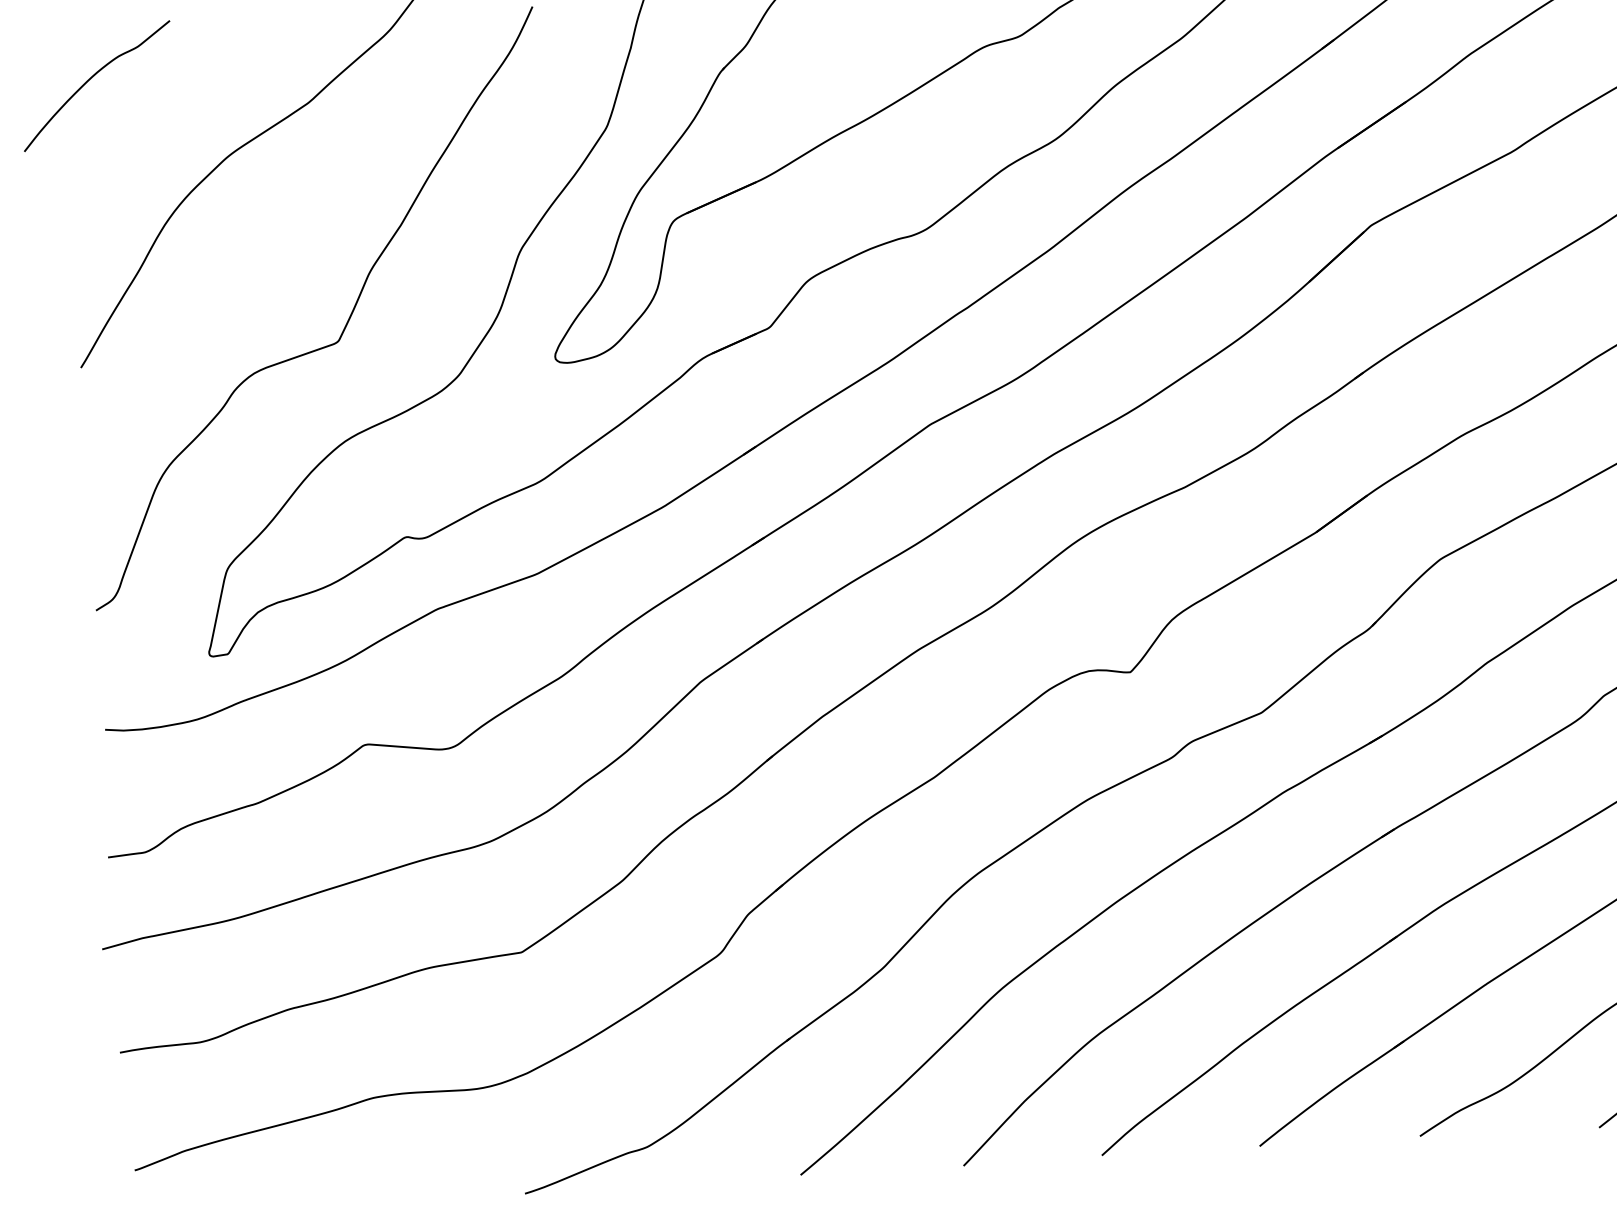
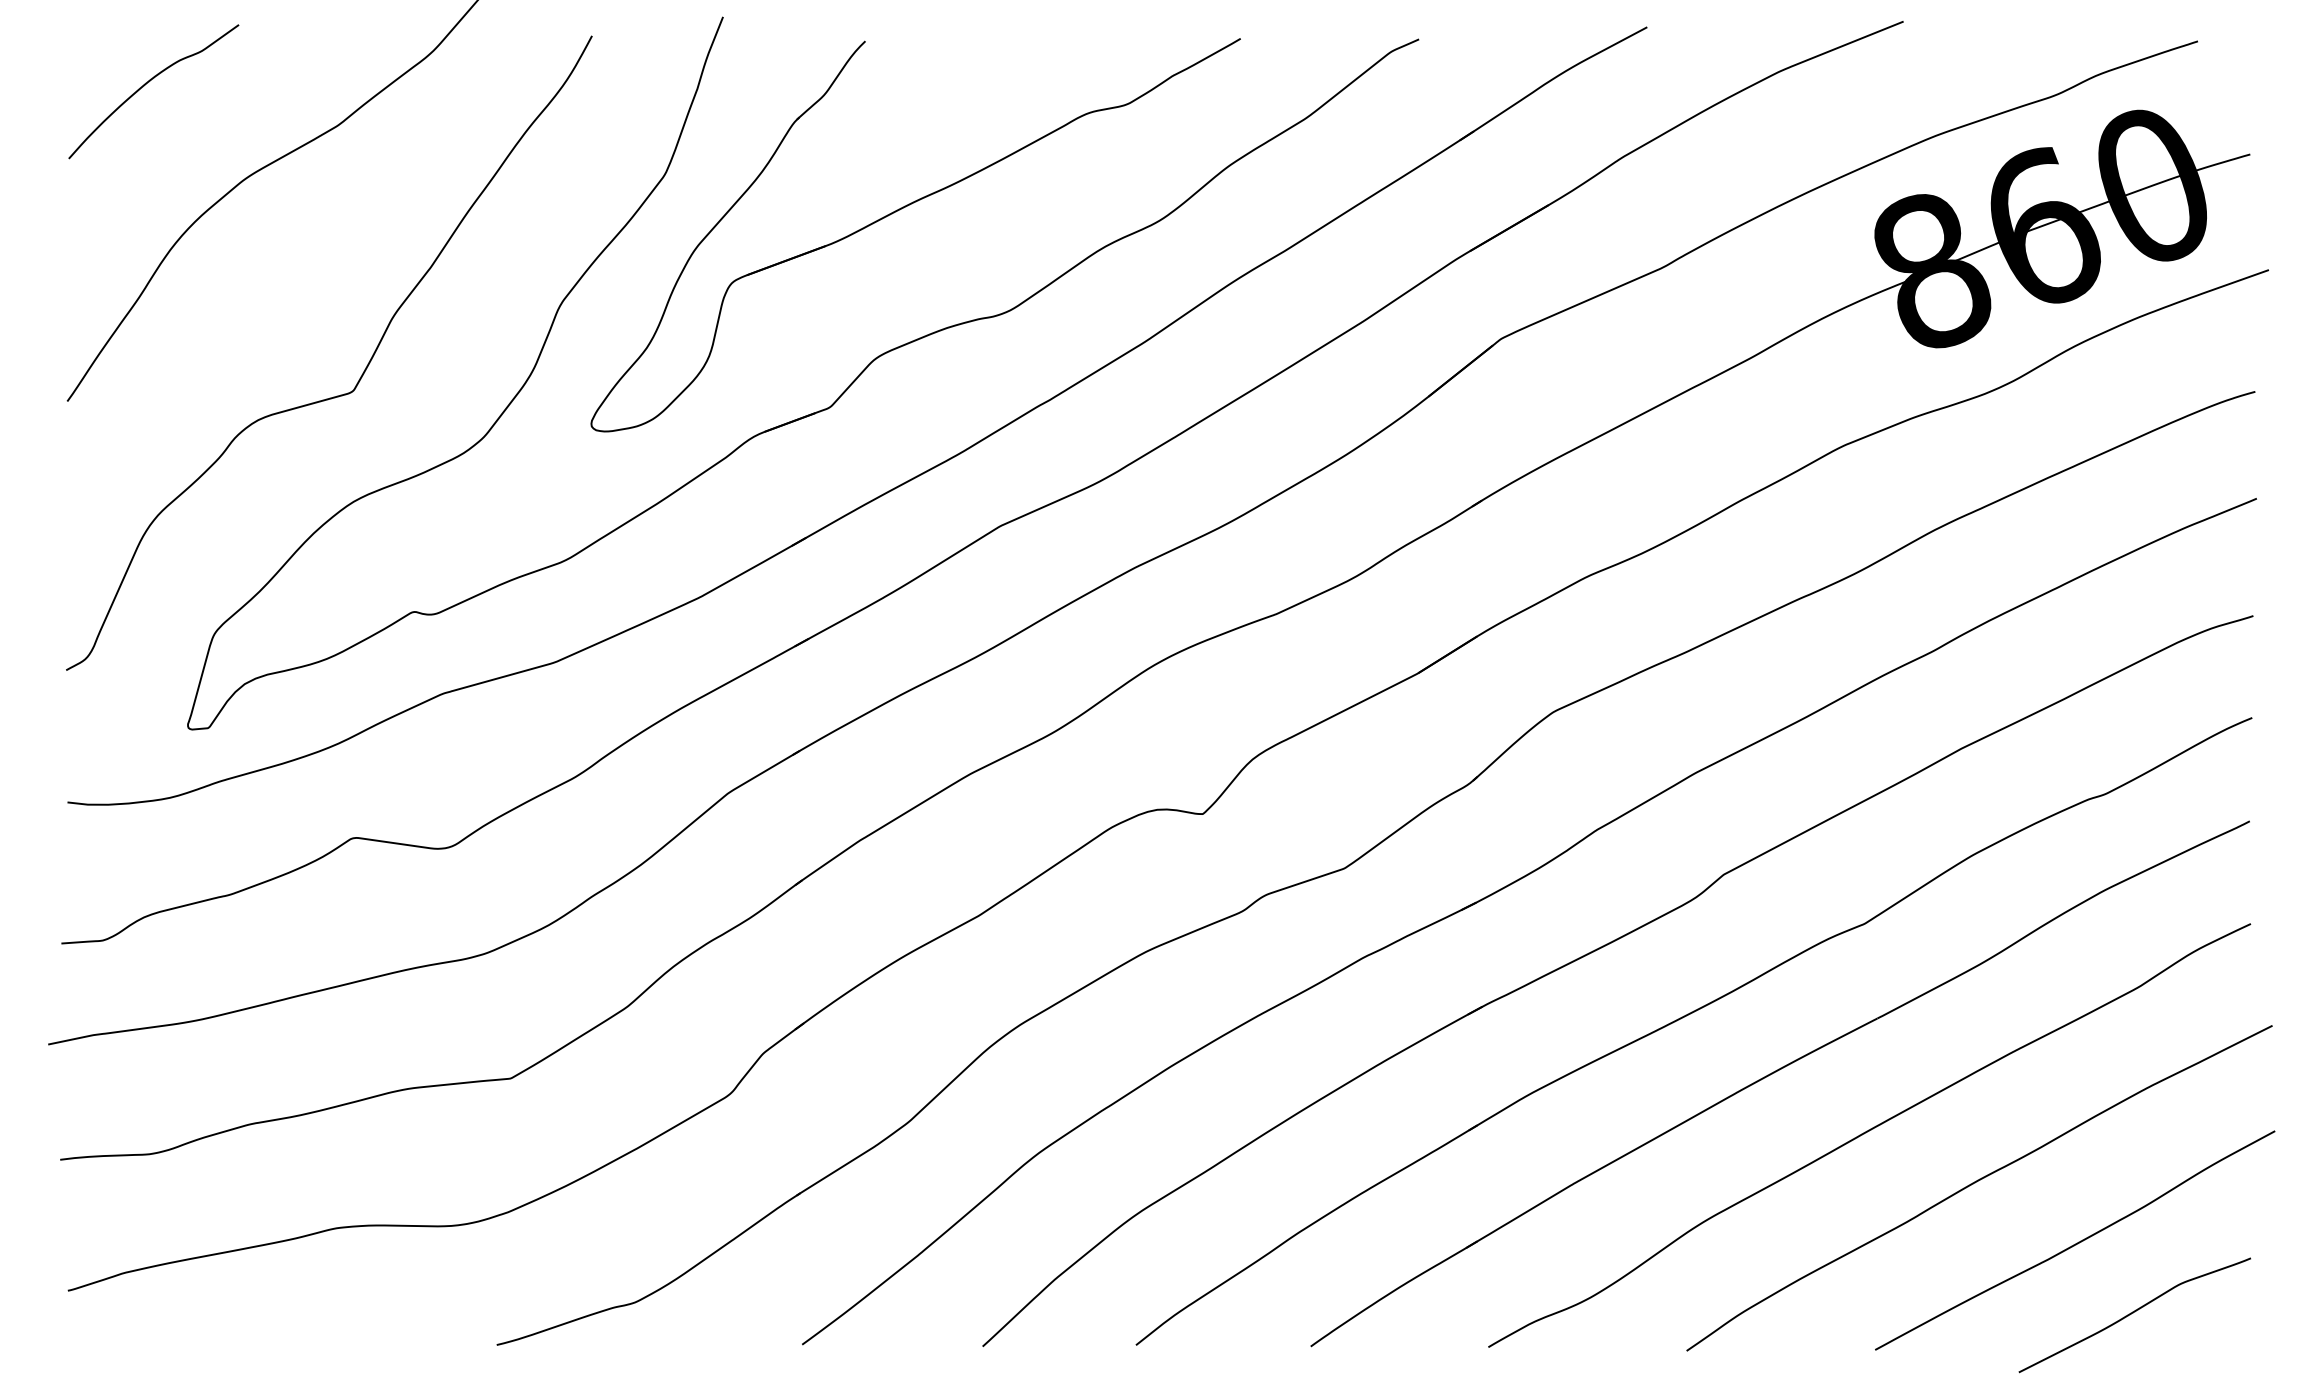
curve: (92, 78) -> (149, 82), moved

